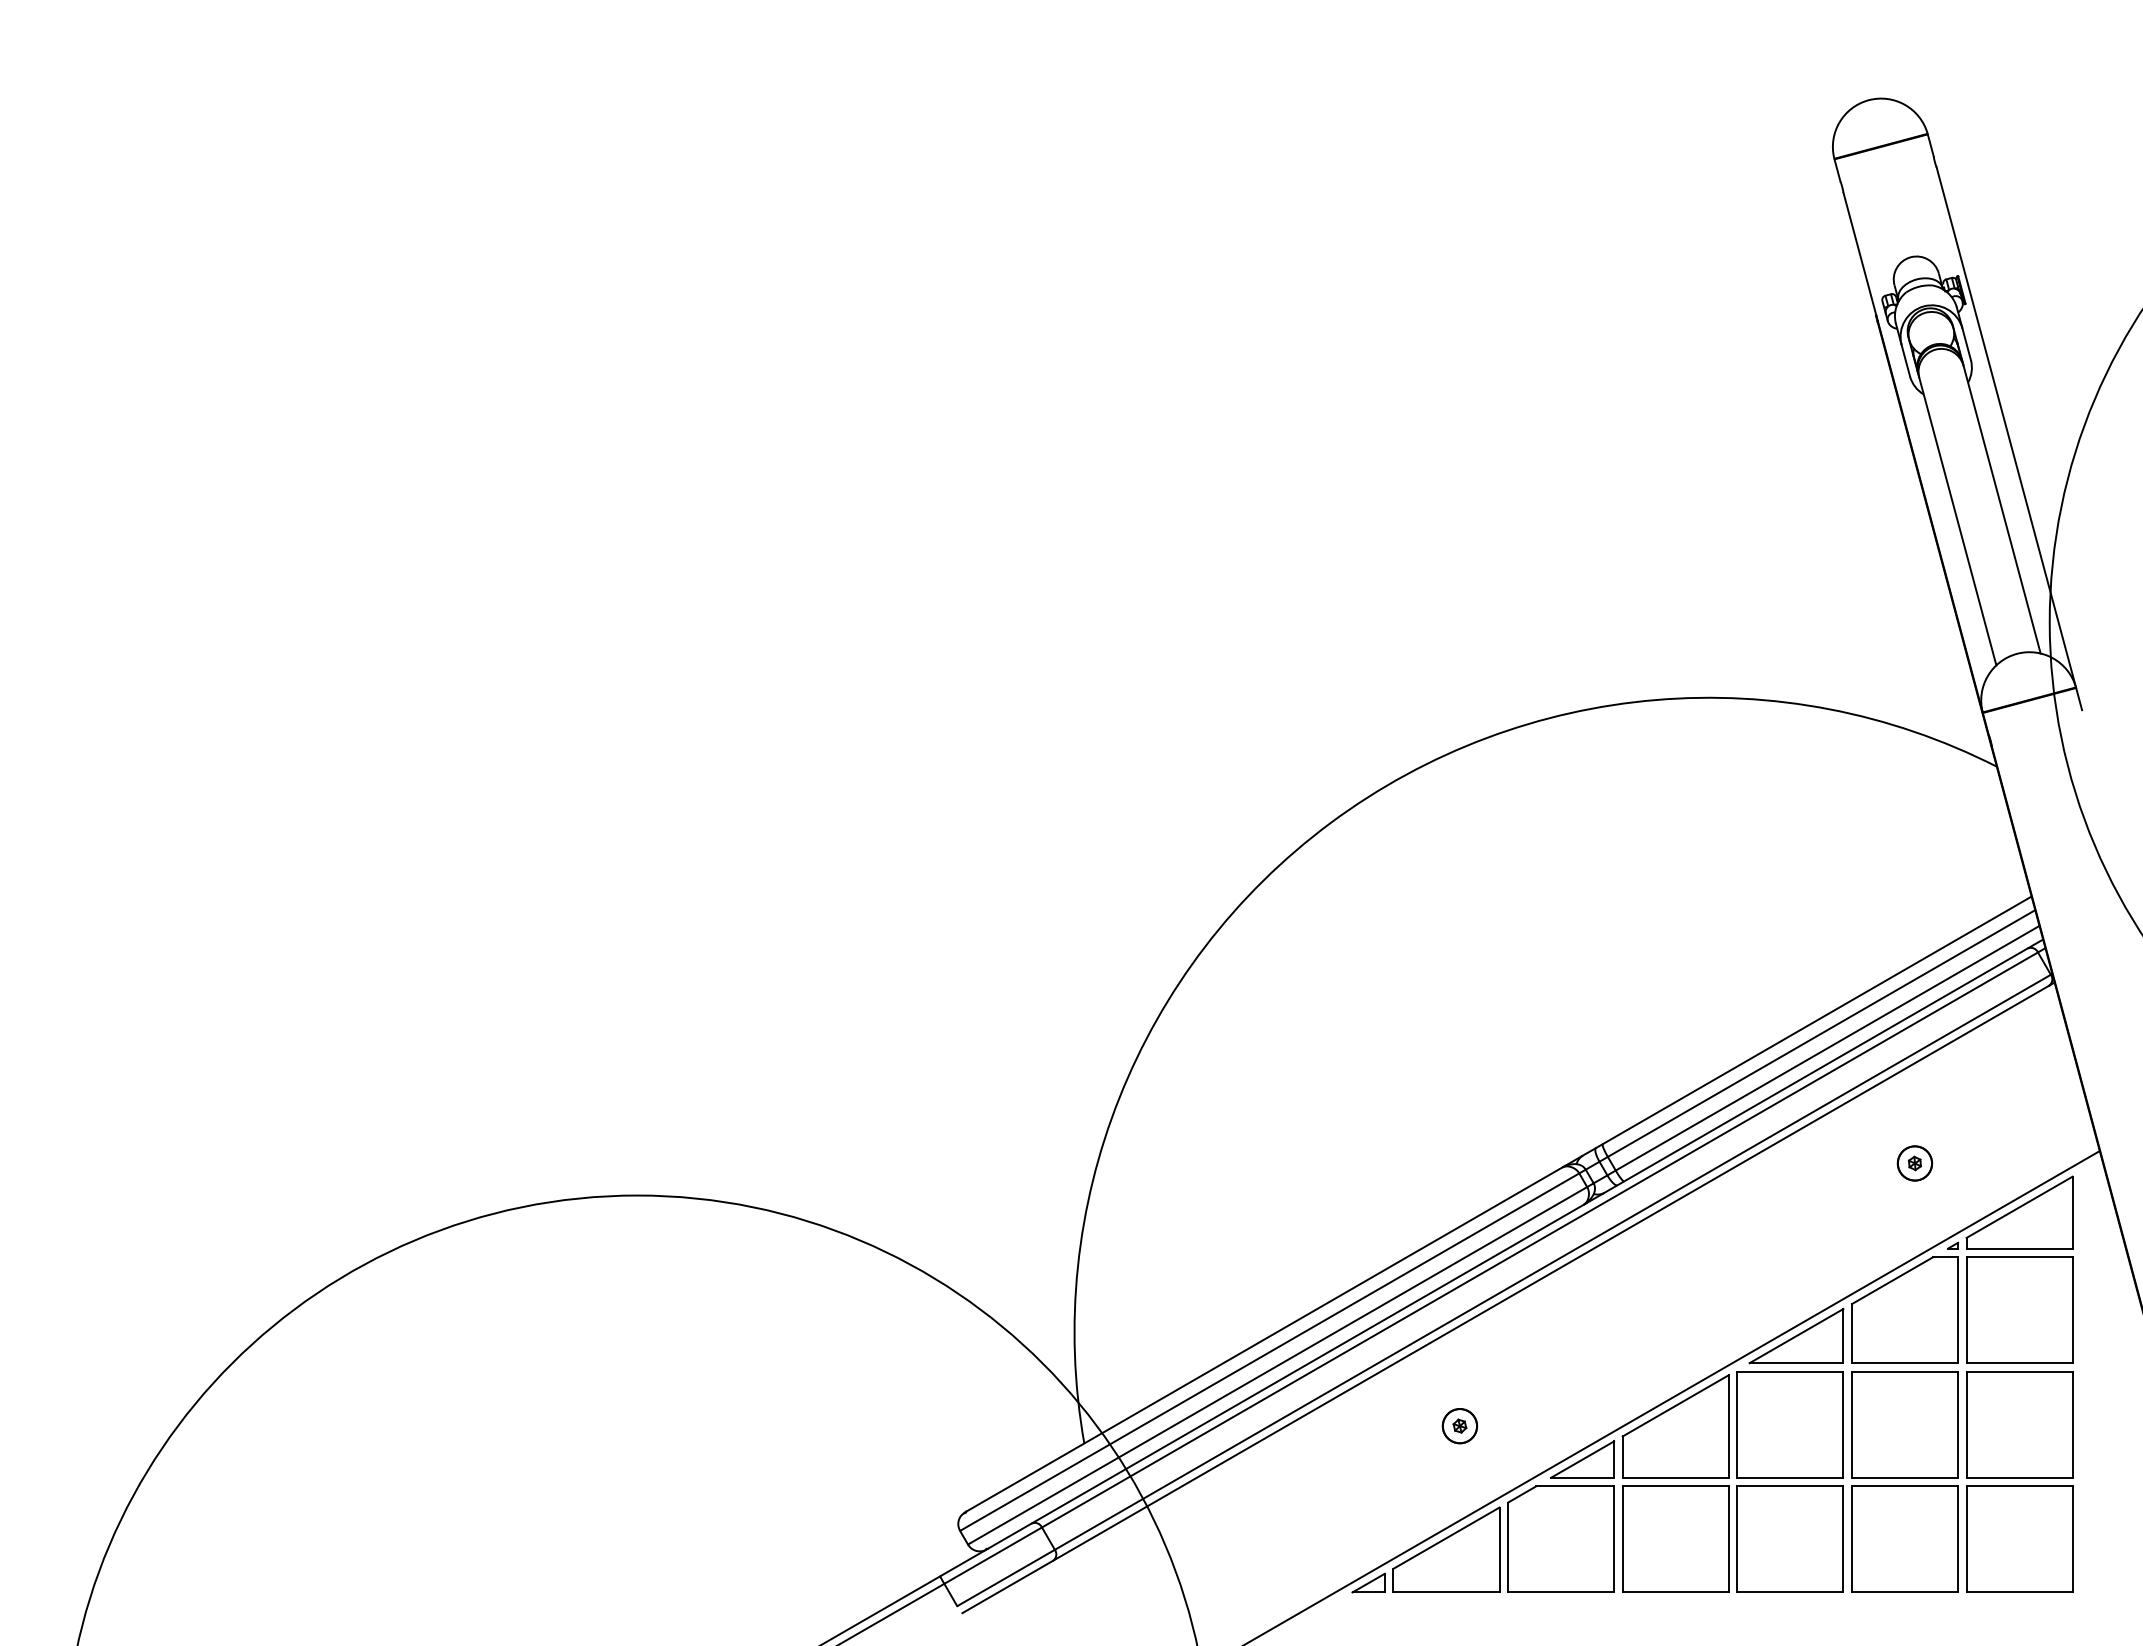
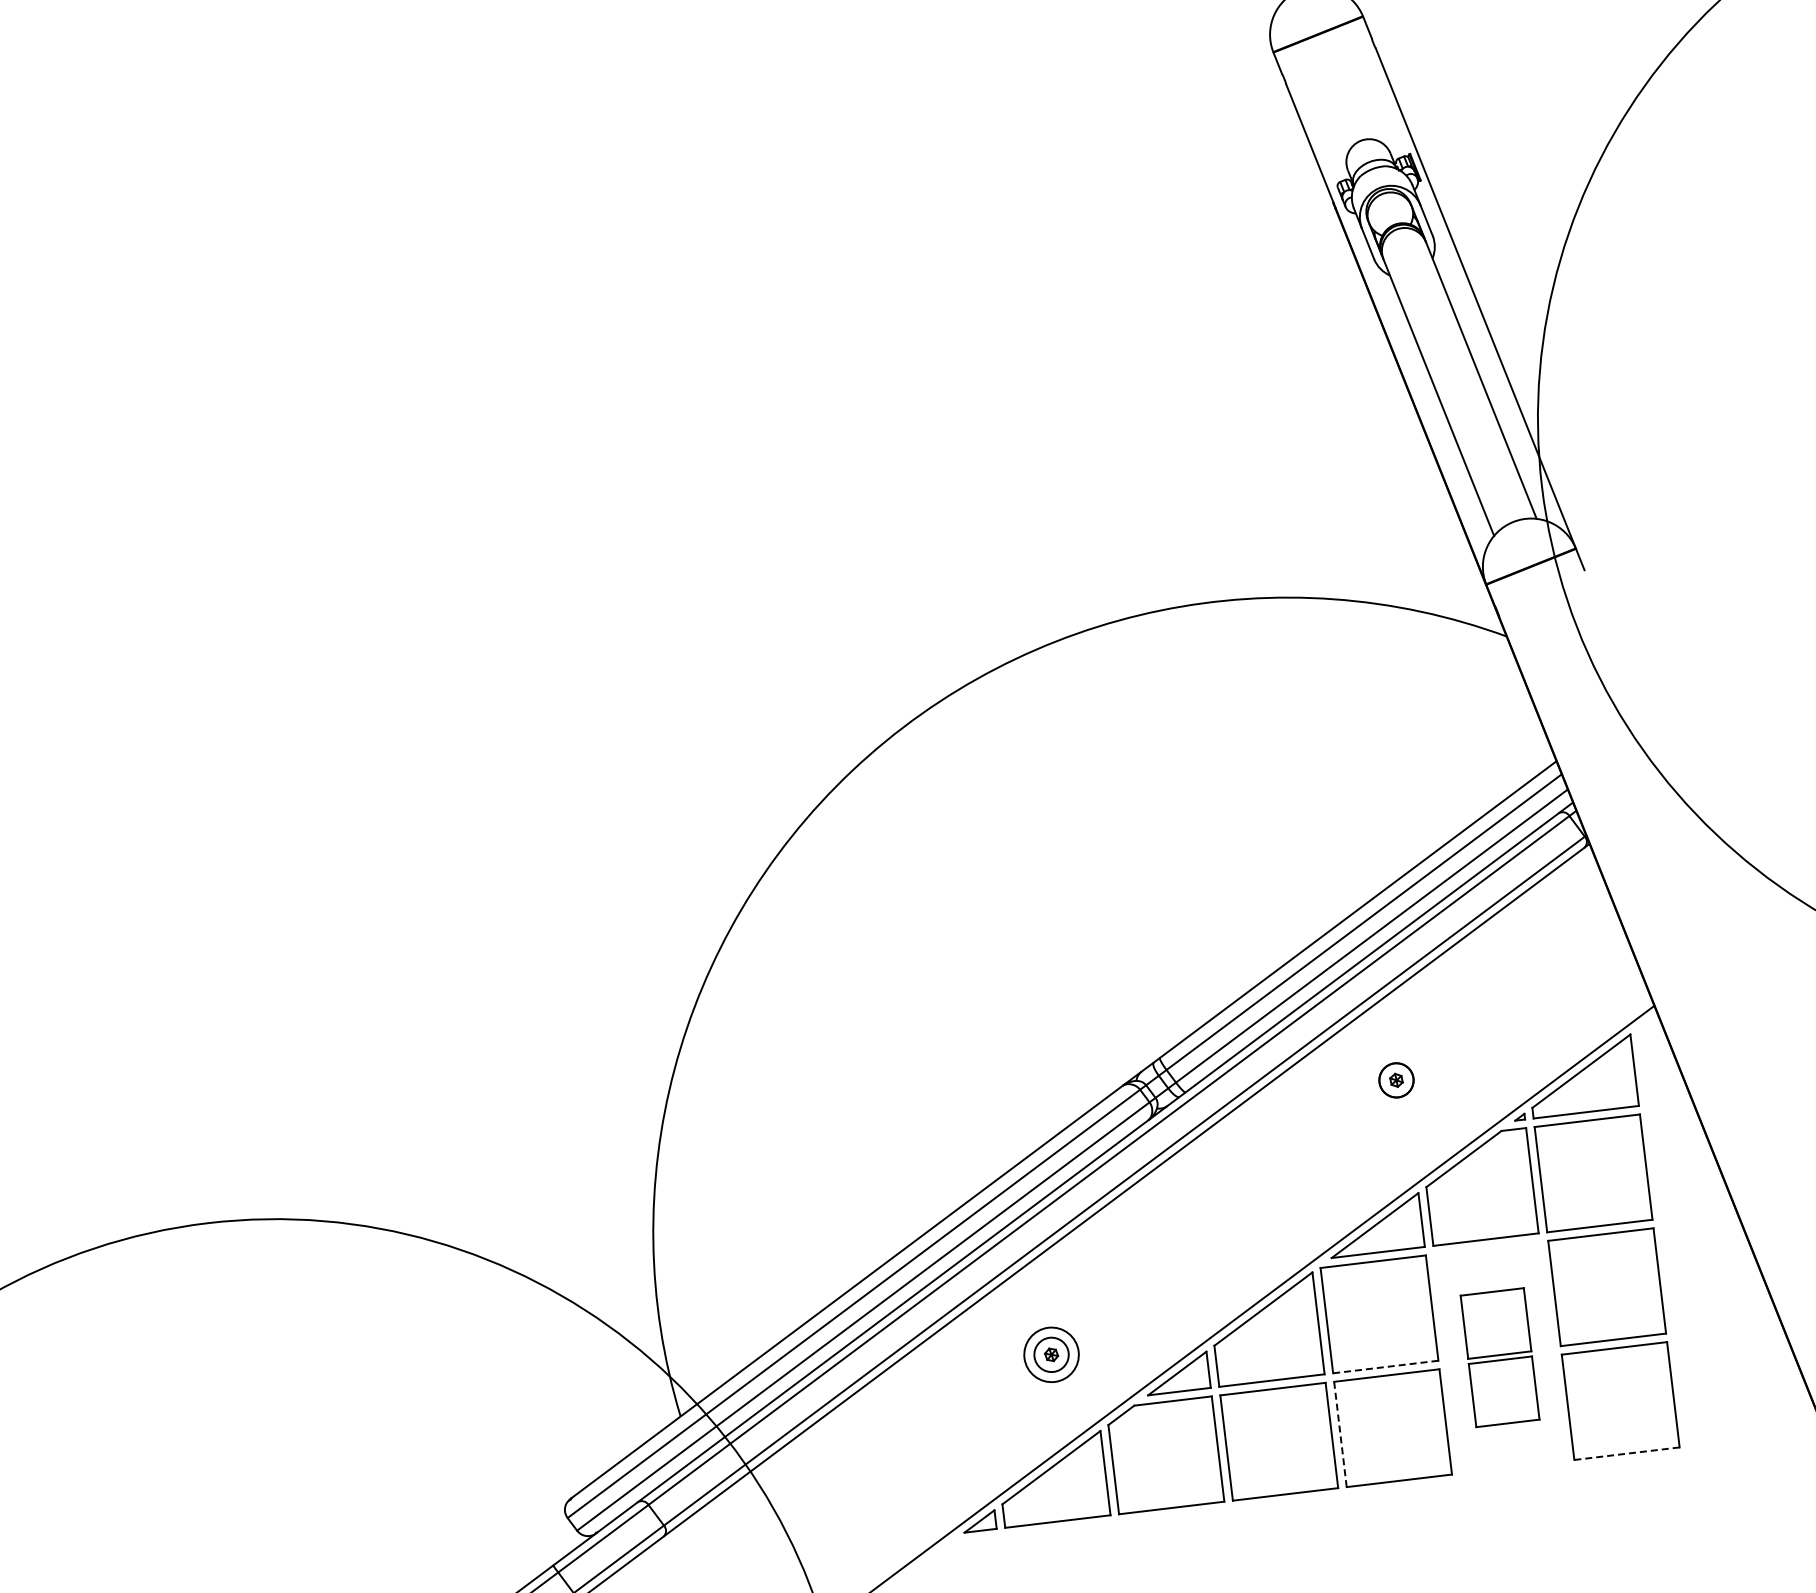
part: (1914, 1163) -> (1396, 1080), moved
circle: (1459, 1426) -> (1051, 1355), size x1.6
line: (1790, 1477) -> (1385, 1366), solid -> dashed
part: (1904, 1481) -> (1499, 1357), size x0.6
line: (1737, 1539) -> (1340, 1434), solid -> dashed
line: (2020, 1592) -> (1627, 1453), solid -> dashed

